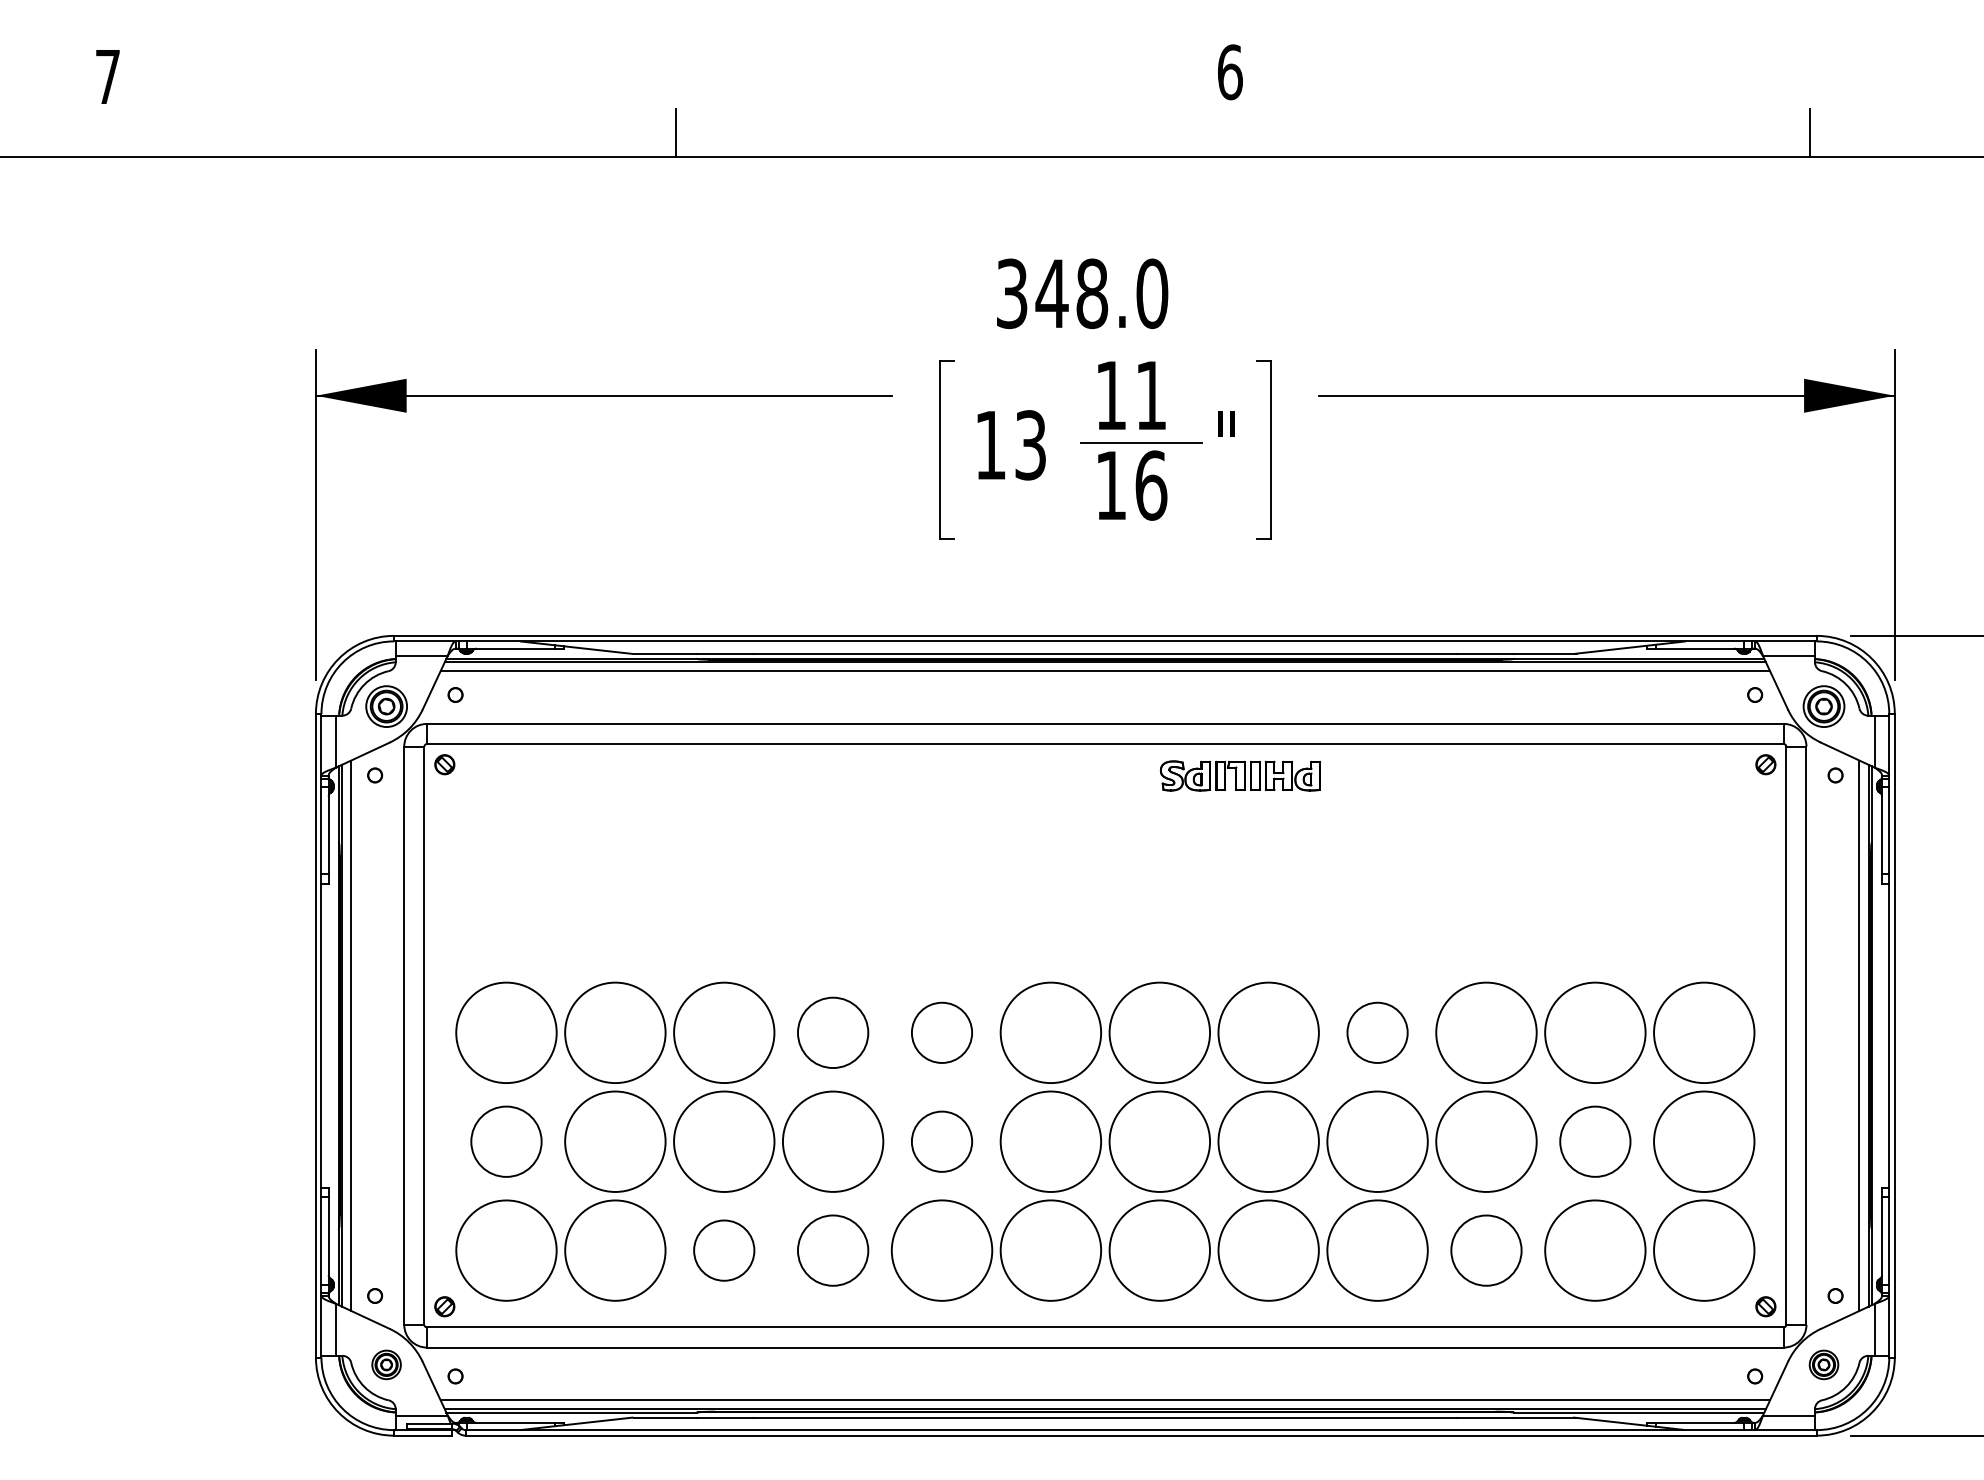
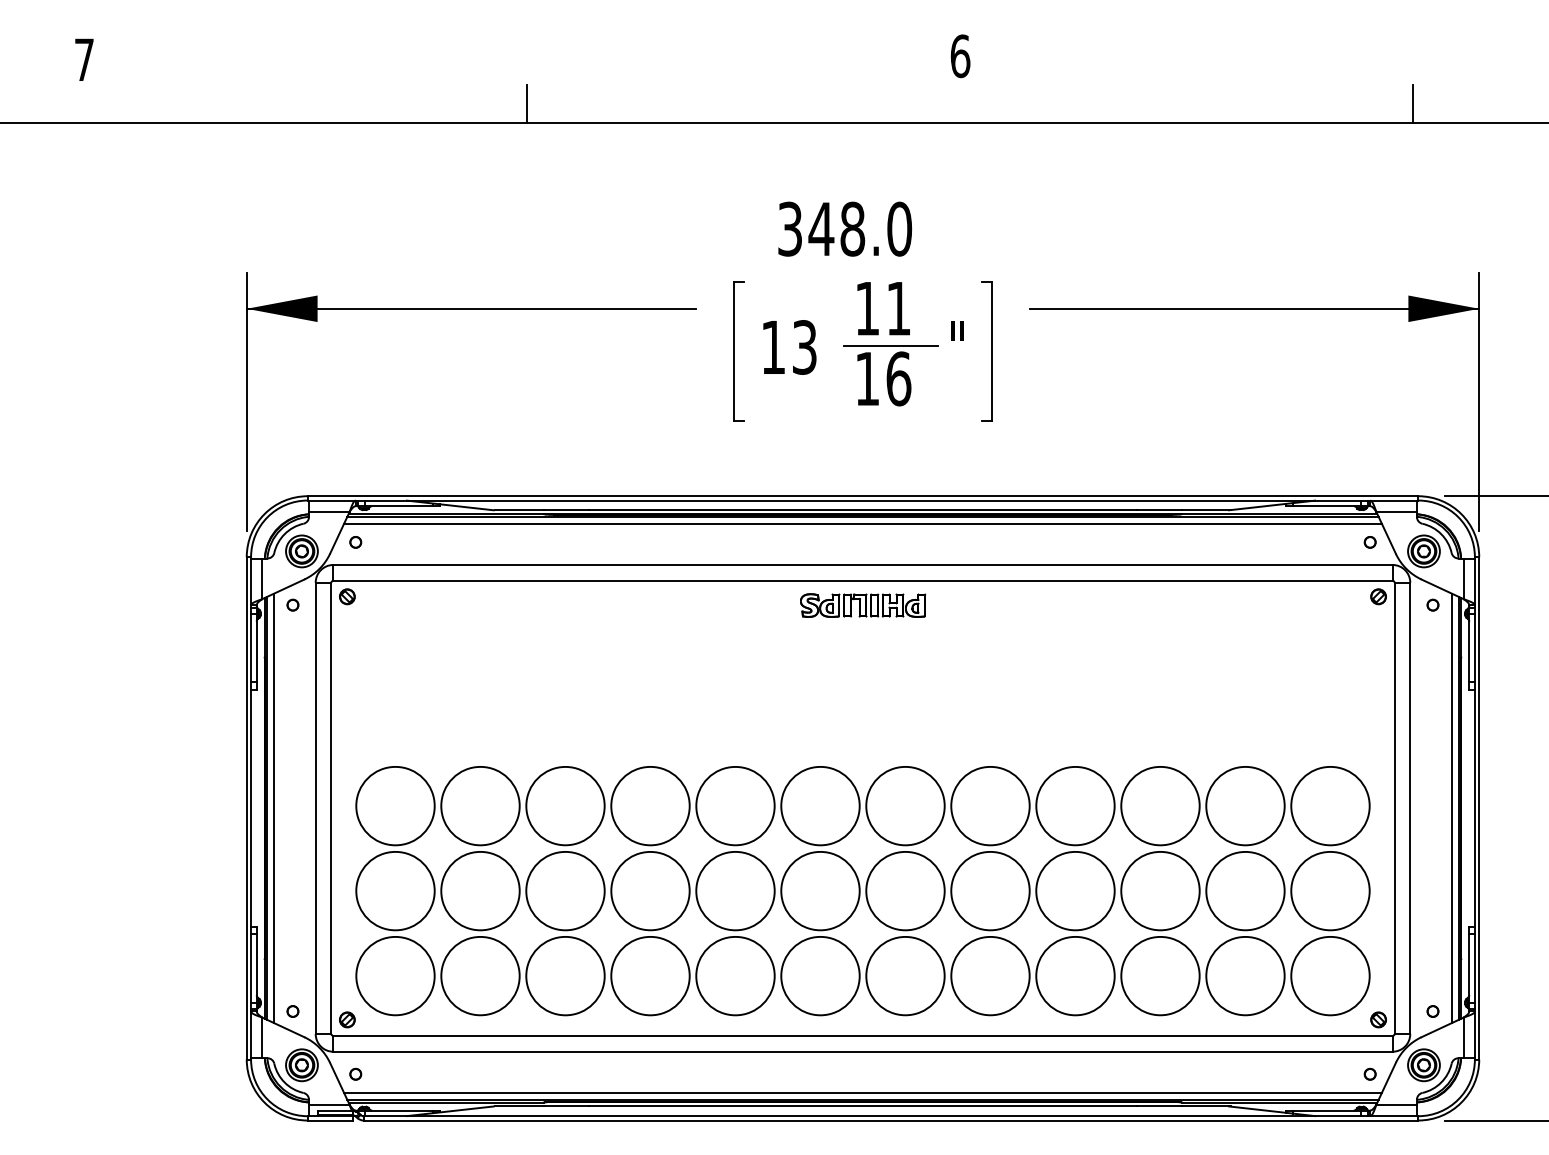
part: (1239, 775) -> (862, 605), moved
circle: (832, 1032) -> (649, 805), size x1.43
circle: (941, 1032) -> (735, 805), size x1.67
circle: (1377, 1032) -> (1075, 805), size x1.67
circle: (506, 1141) -> (395, 890), size x1.43
circle: (941, 1141) -> (735, 890), size x1.67
circle: (1595, 1141) -> (1245, 890), size x1.43
circle: (724, 1250) -> (565, 975), size x1.67
circle: (832, 1250) -> (649, 975), size x1.43
circle: (1486, 1250) -> (1160, 975), size x1.43
part: (386, 1364) -> (301, 1064), size x1.43
part: (1823, 1364) -> (1423, 1064), size x1.43

